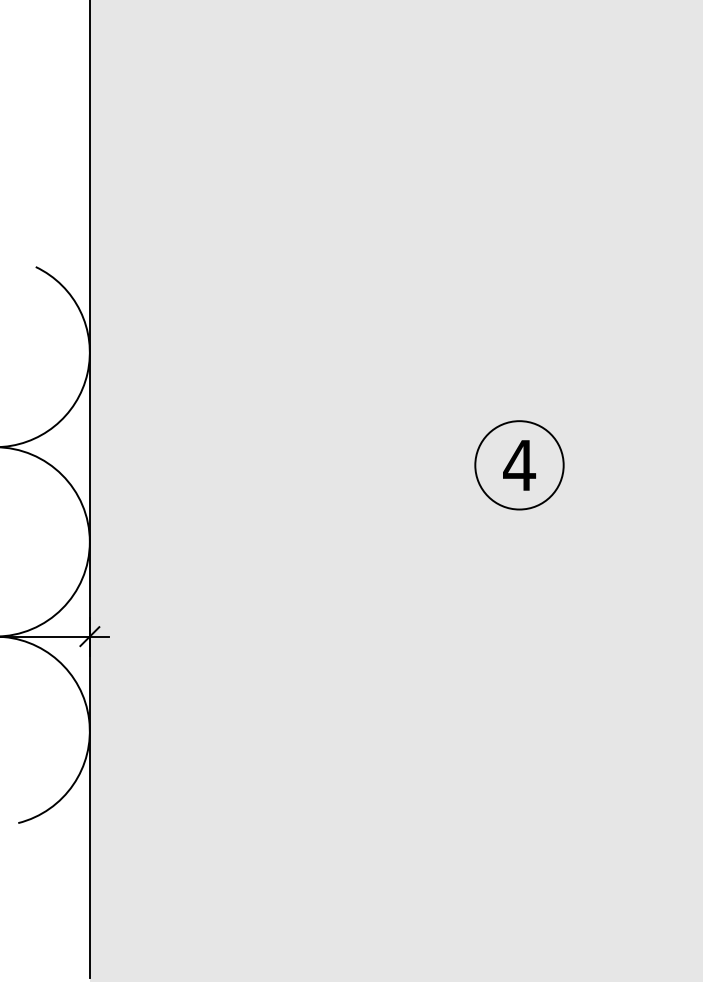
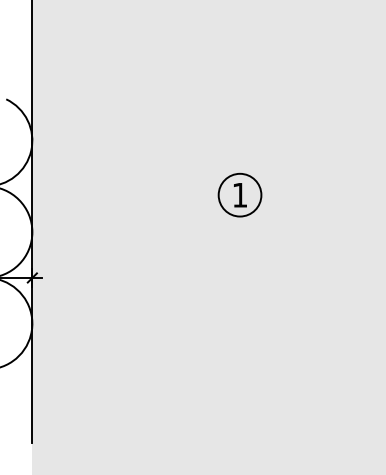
text: (518, 465) -> (239, 195), 4 -> 1

